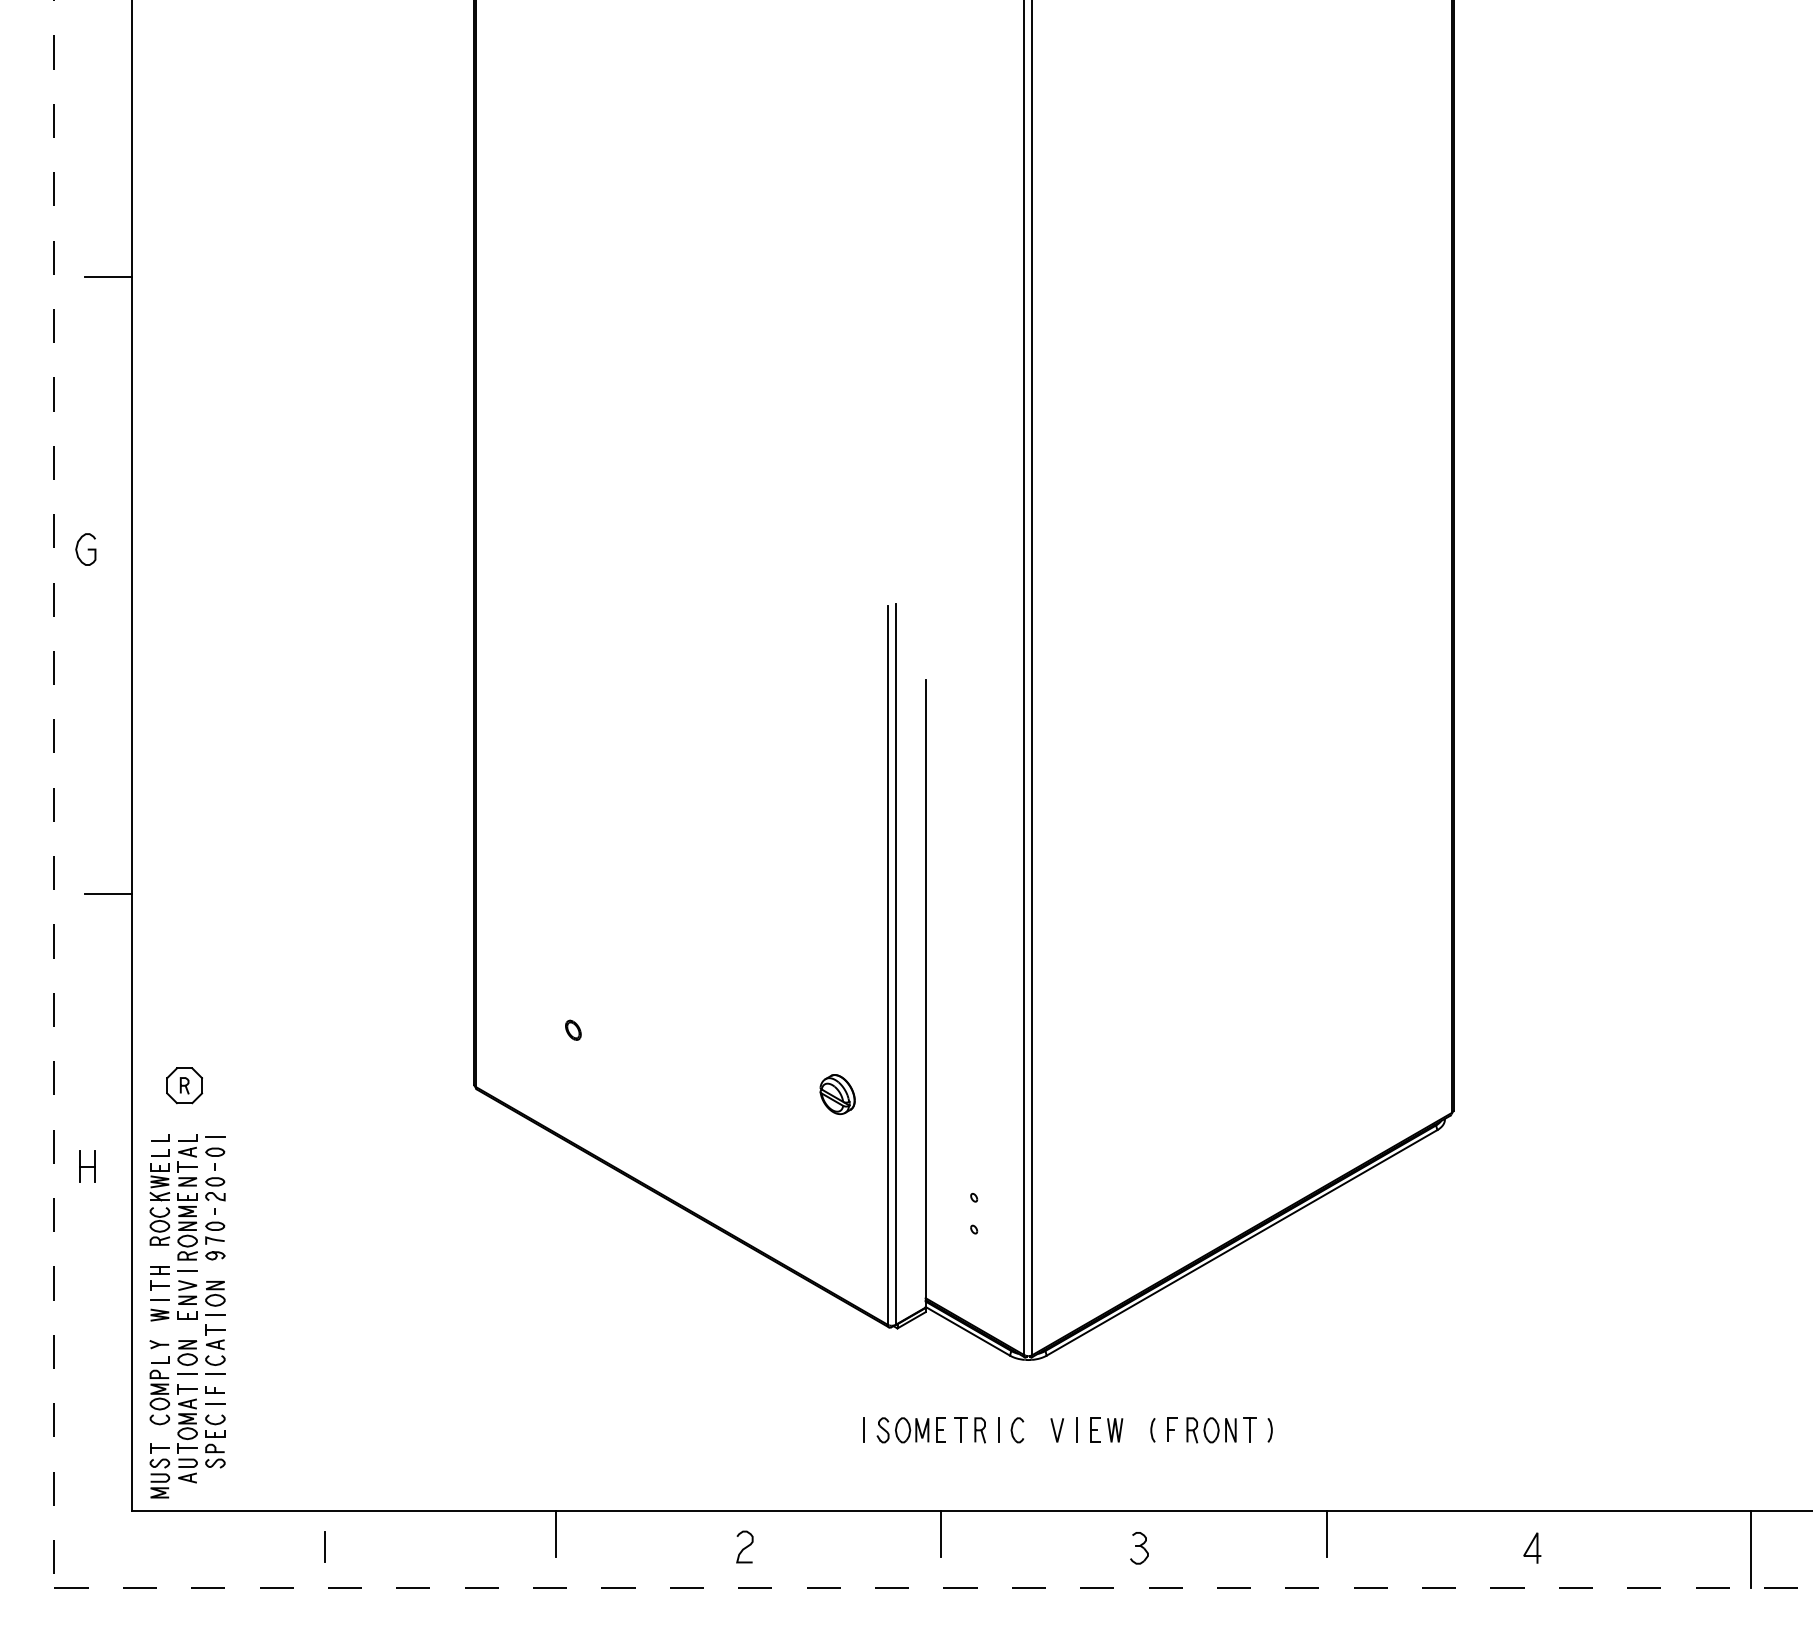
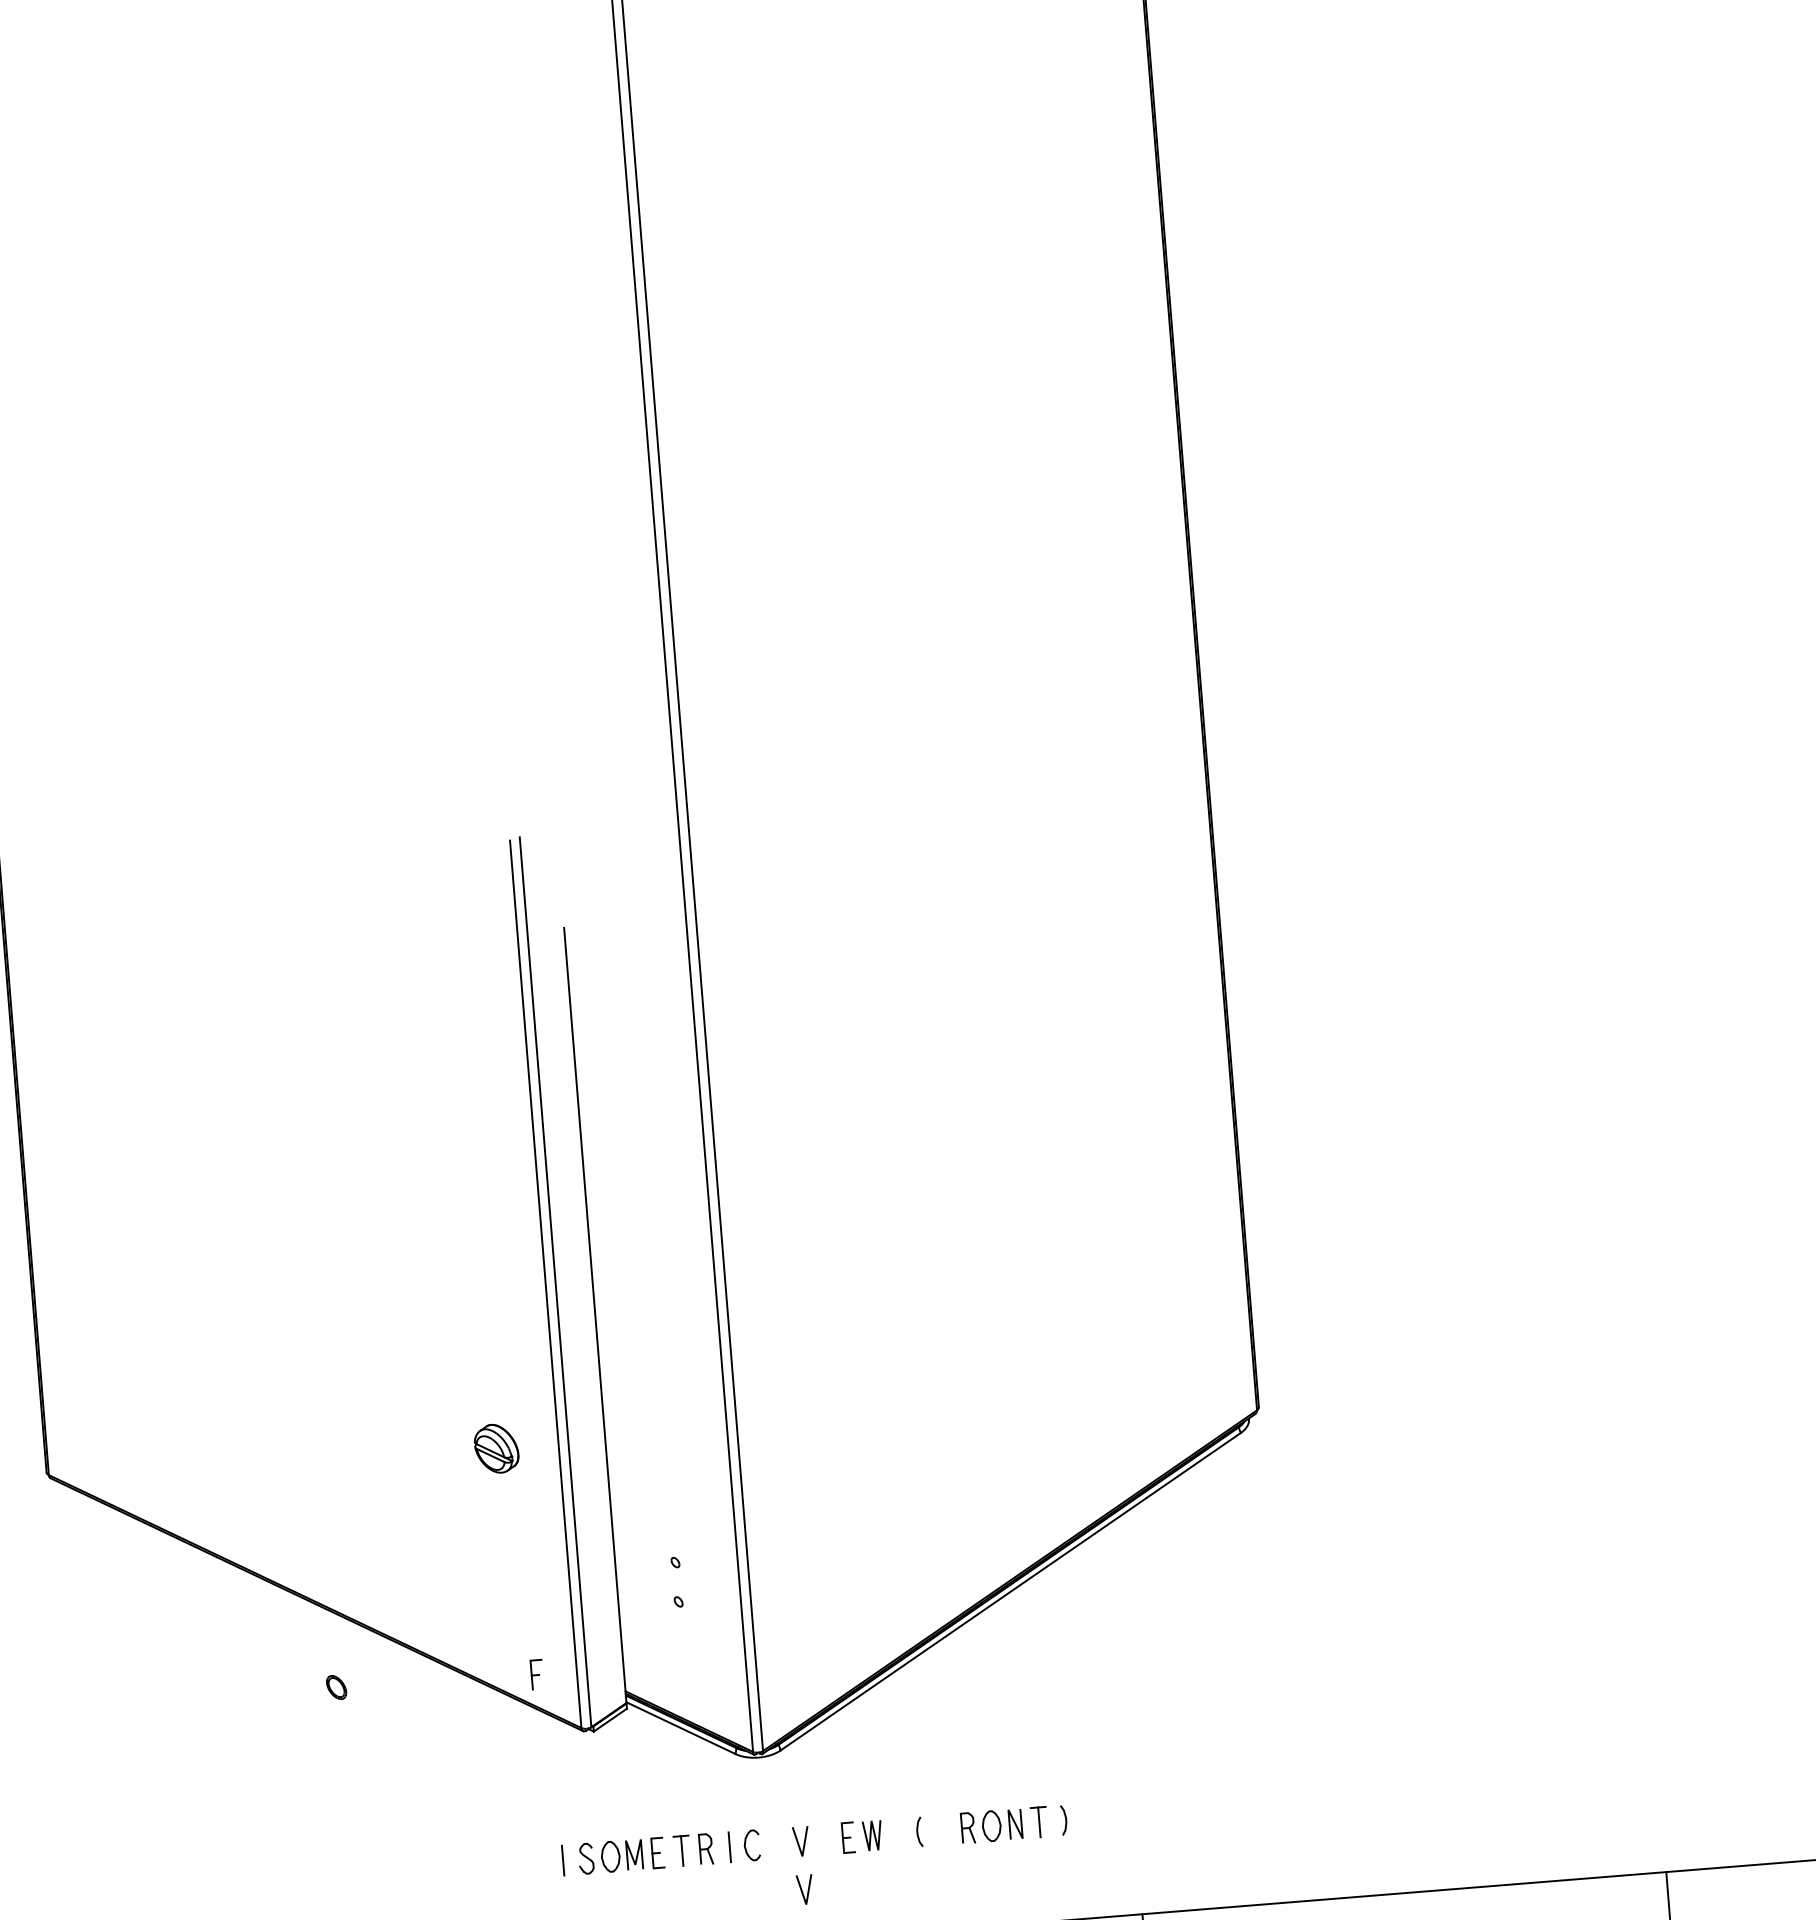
part: (573, 1029) -> (336, 1686), moved
part: (1172, 1429) -> (536, 1674), moved
line: (1076, 1430) -> (824, 1839), removed
line: (1055, 1469) -> (802, 1890), added

